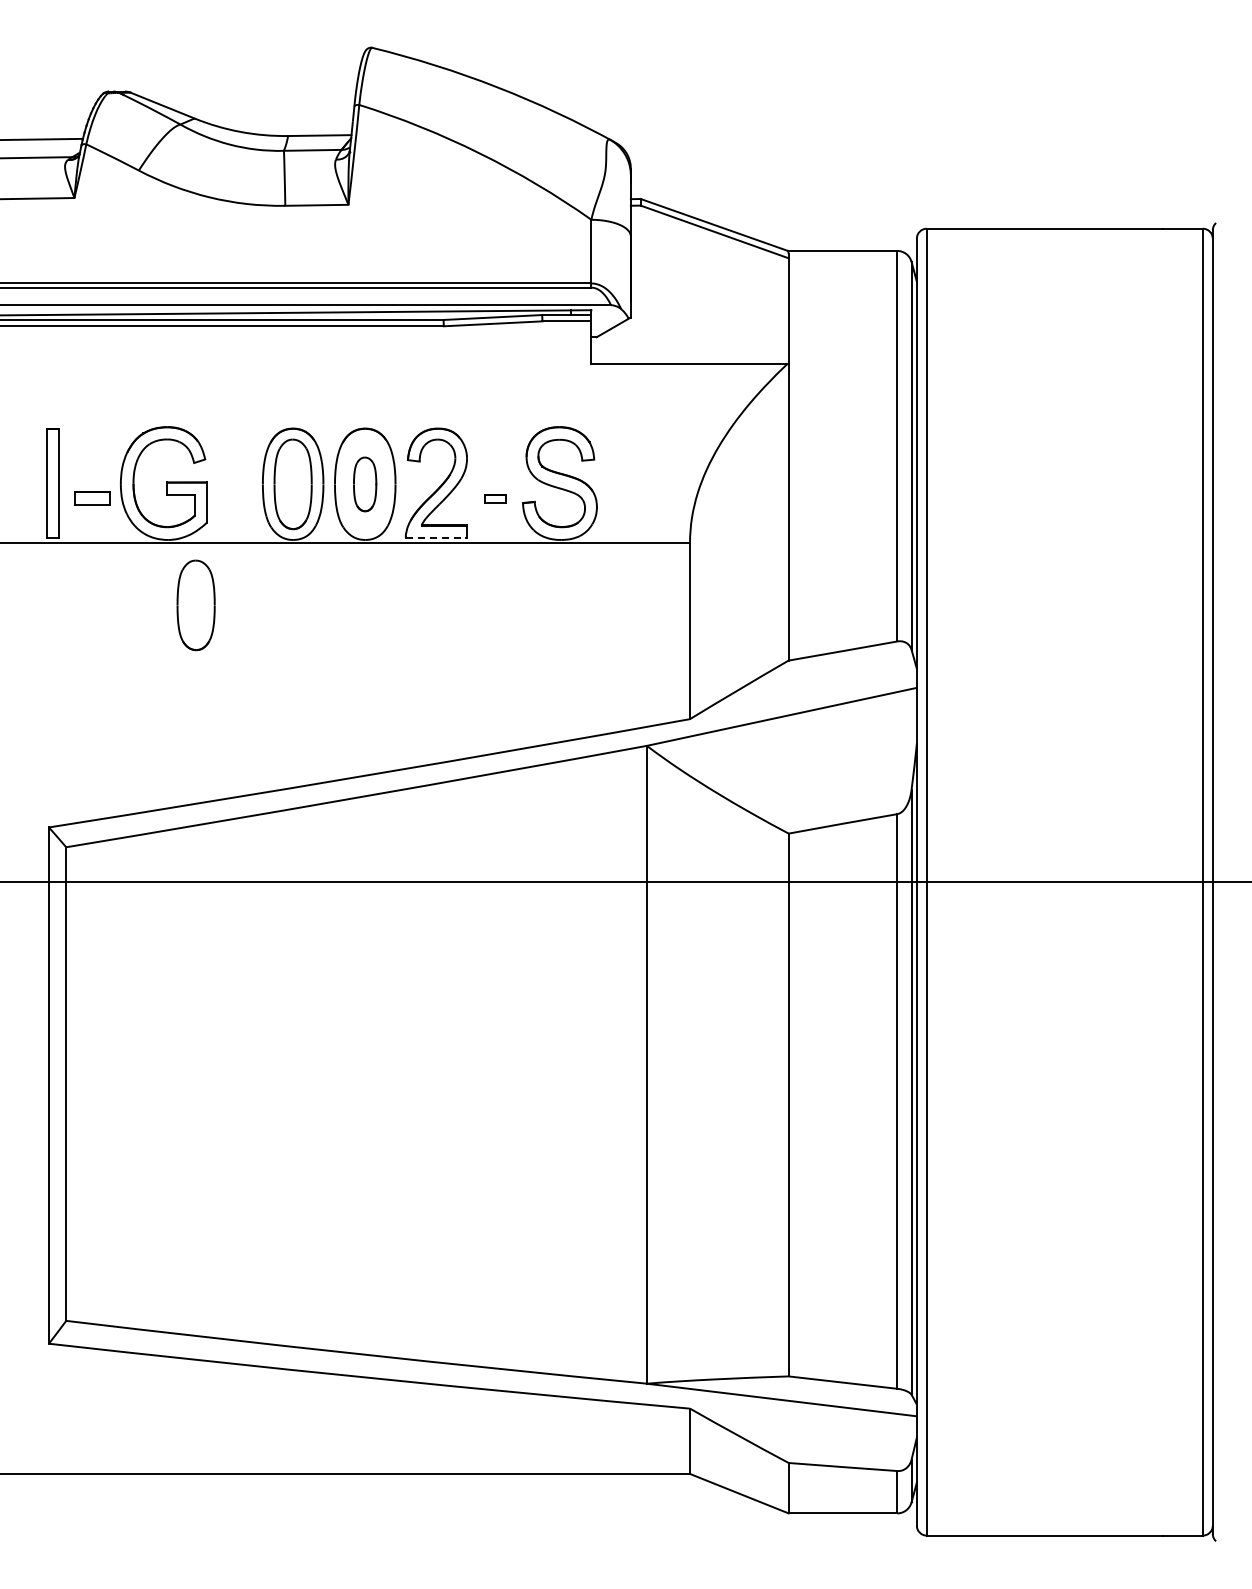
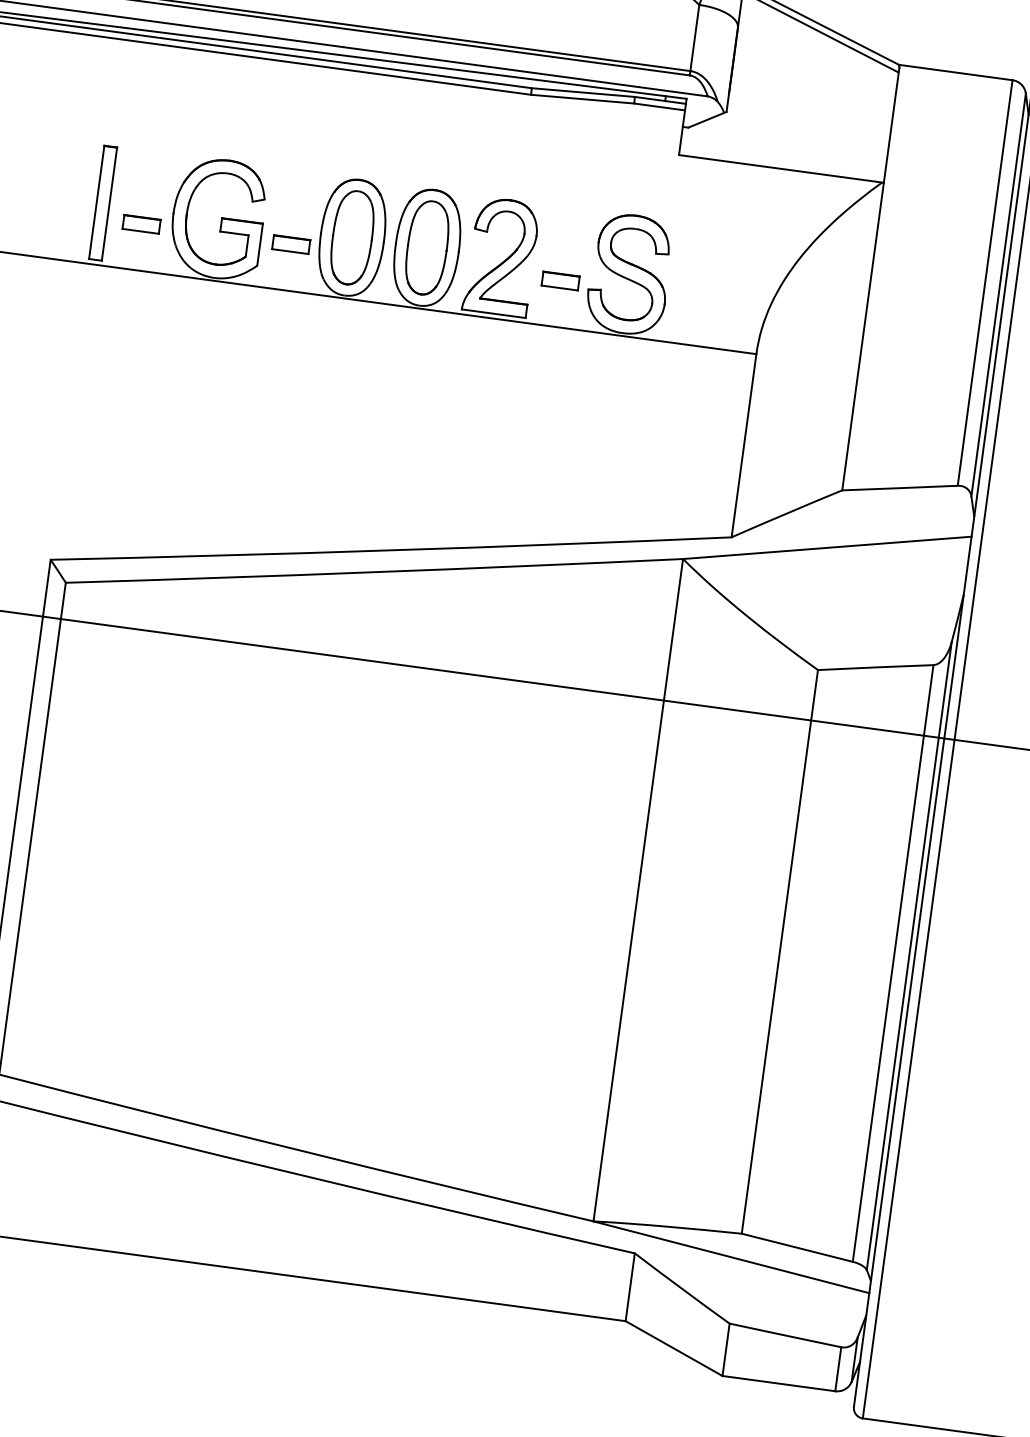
part: (364, 484) -> (426, 247), size x1.67
part: (236, 498) -> (291, 244), added
part: (495, 498) -> (560, 280), size x1.67
line: (436, 538) -> (493, 314), dashed -> solid
part: (195, 605) -> (234, 349), removed

